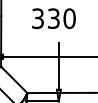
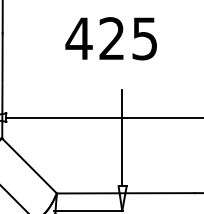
text: (53, 18) -> (111, 38), 330 -> 425

